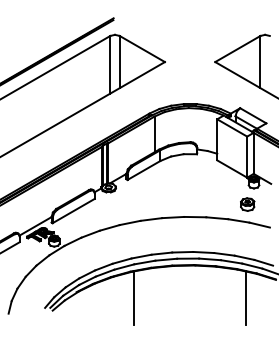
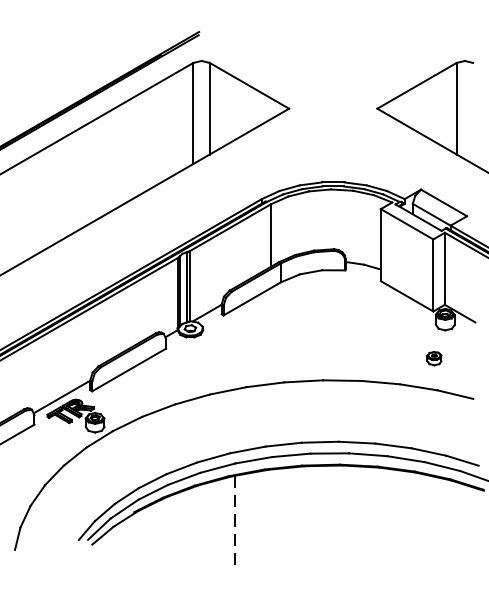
part: (247, 204) -> (433, 358), size x0.6
line: (133, 298) -> (233, 523), solid -> dashed
line: (246, 298) -> (432, 523), removed

